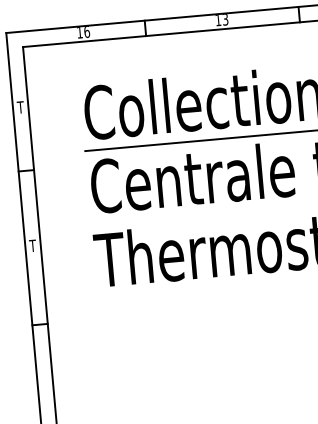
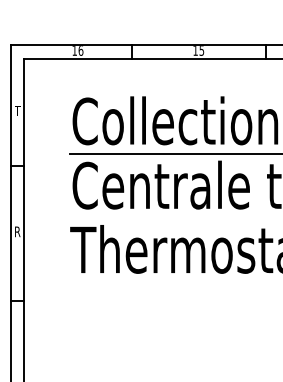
text: (225, 19) -> (201, 50), 13 -> 15
text: (32, 245) -> (17, 231), T -> R

